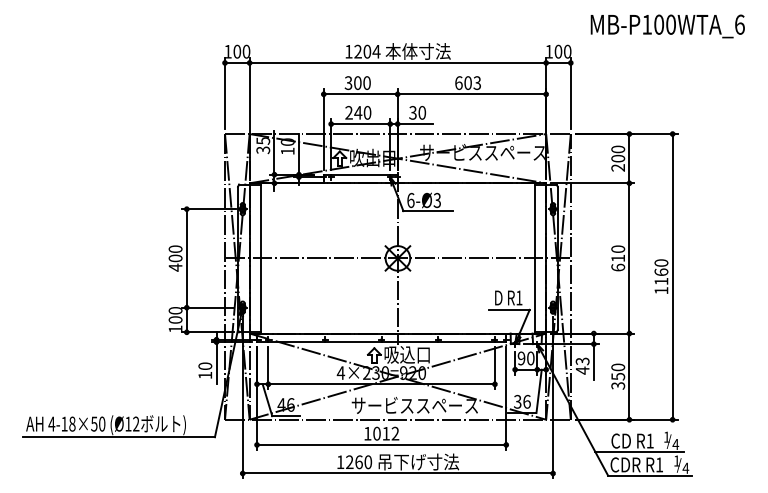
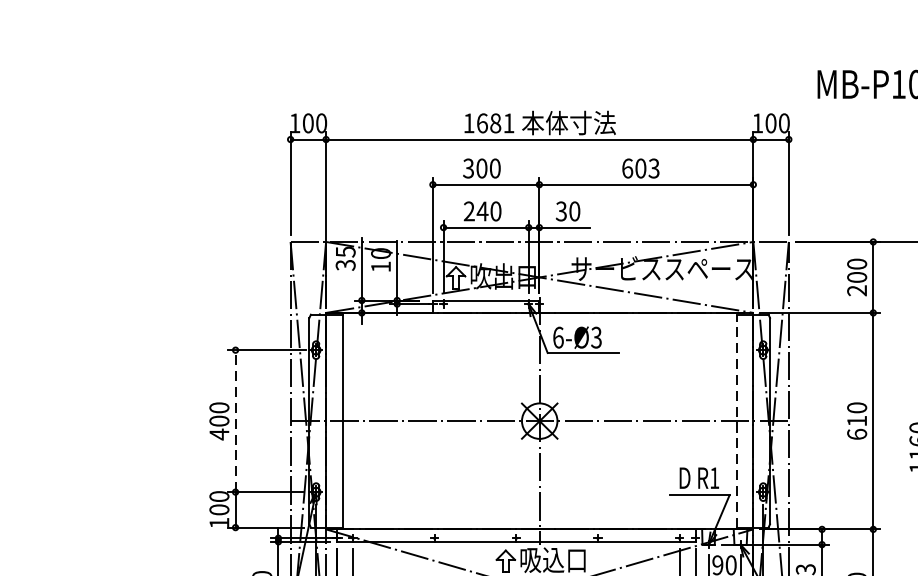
text: (367, 51) -> (495, 123), 1204 -> 1681
line: (186, 257) -> (235, 419), solid -> dashed
line: (534, 258) -> (736, 421), solid -> dashed

